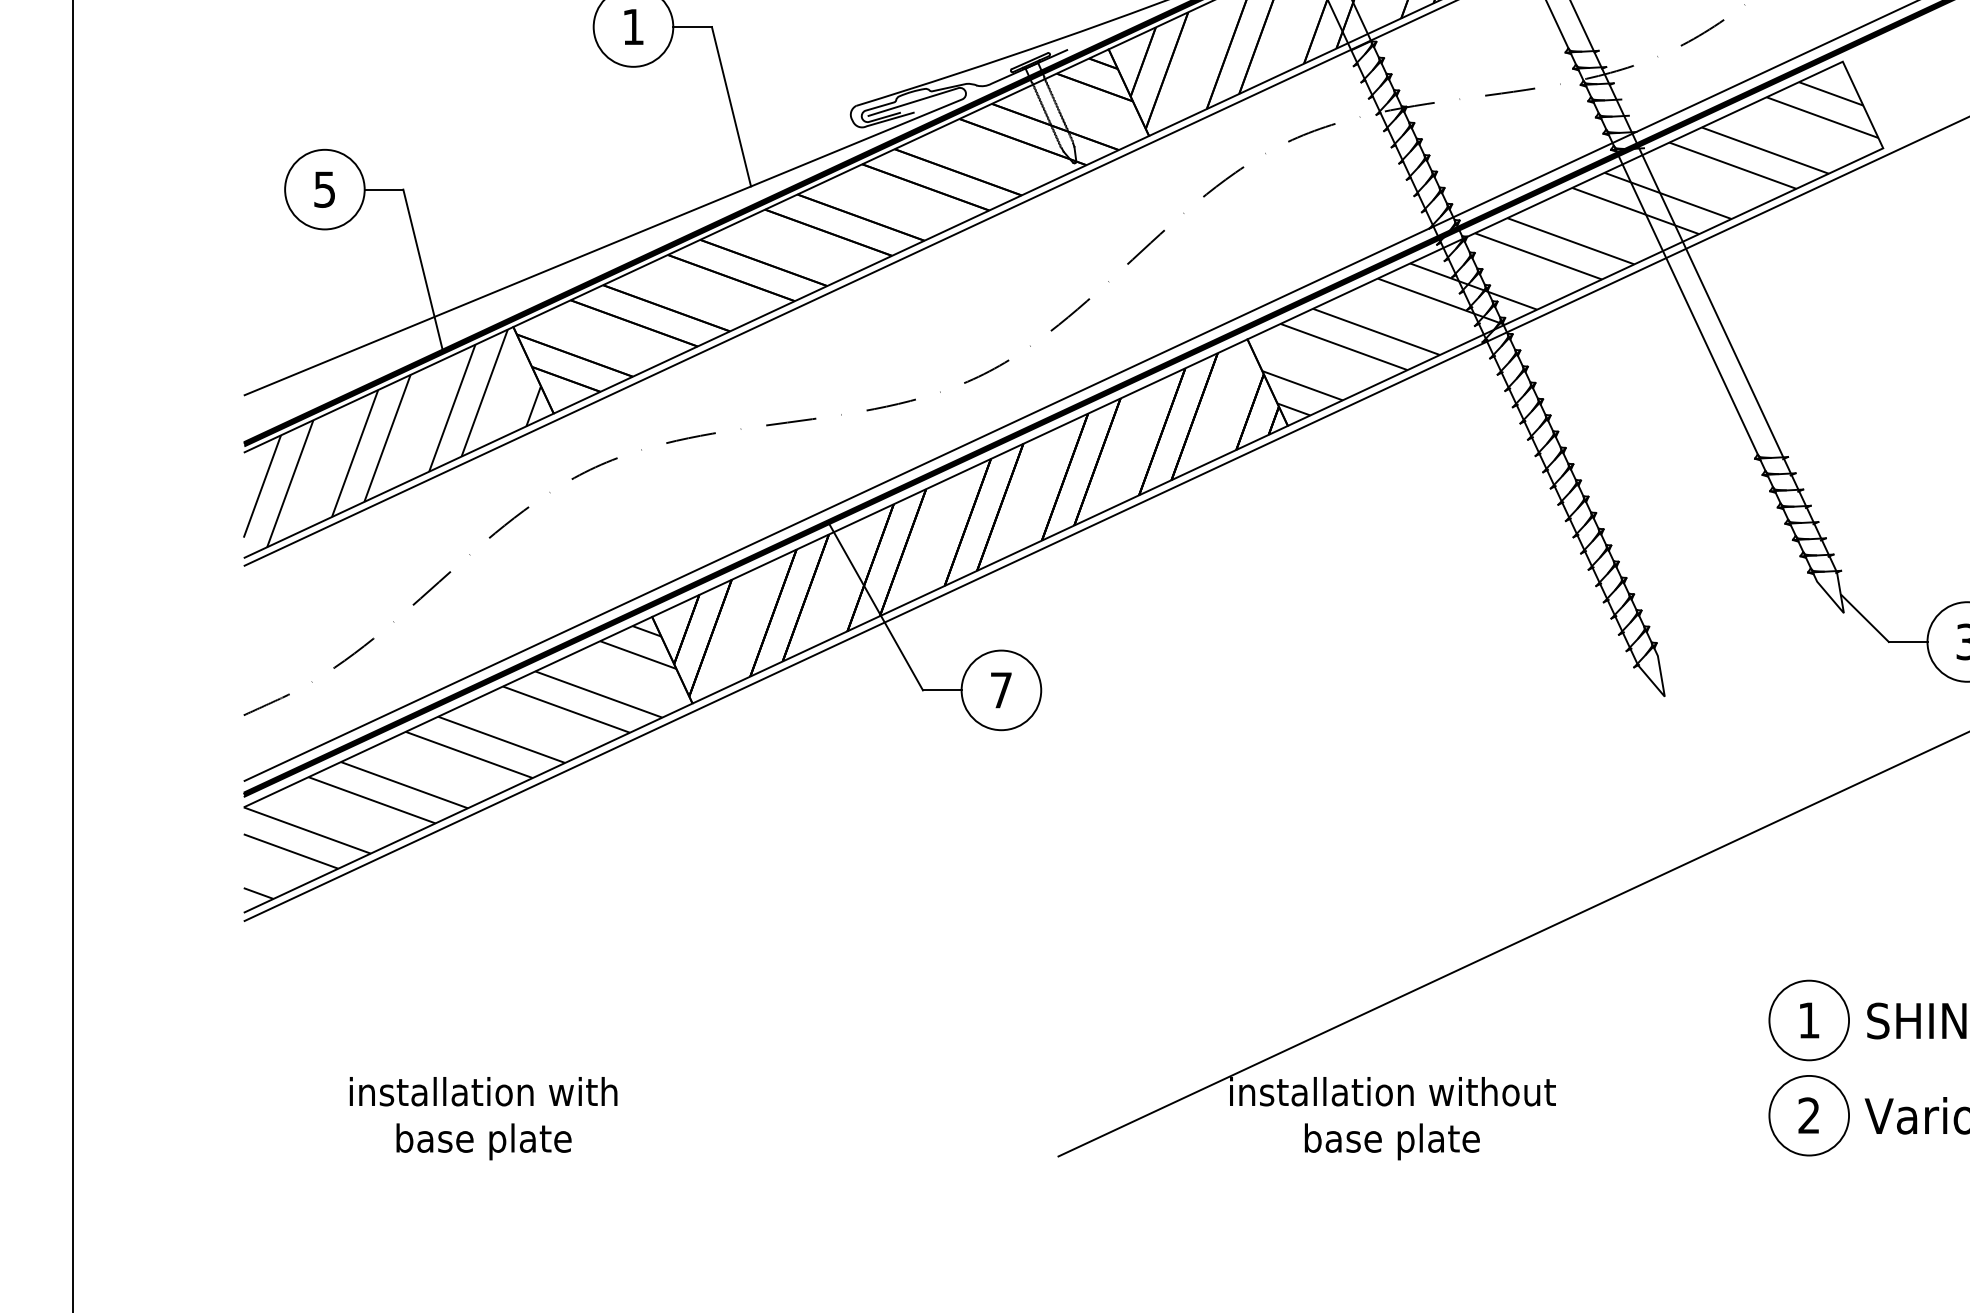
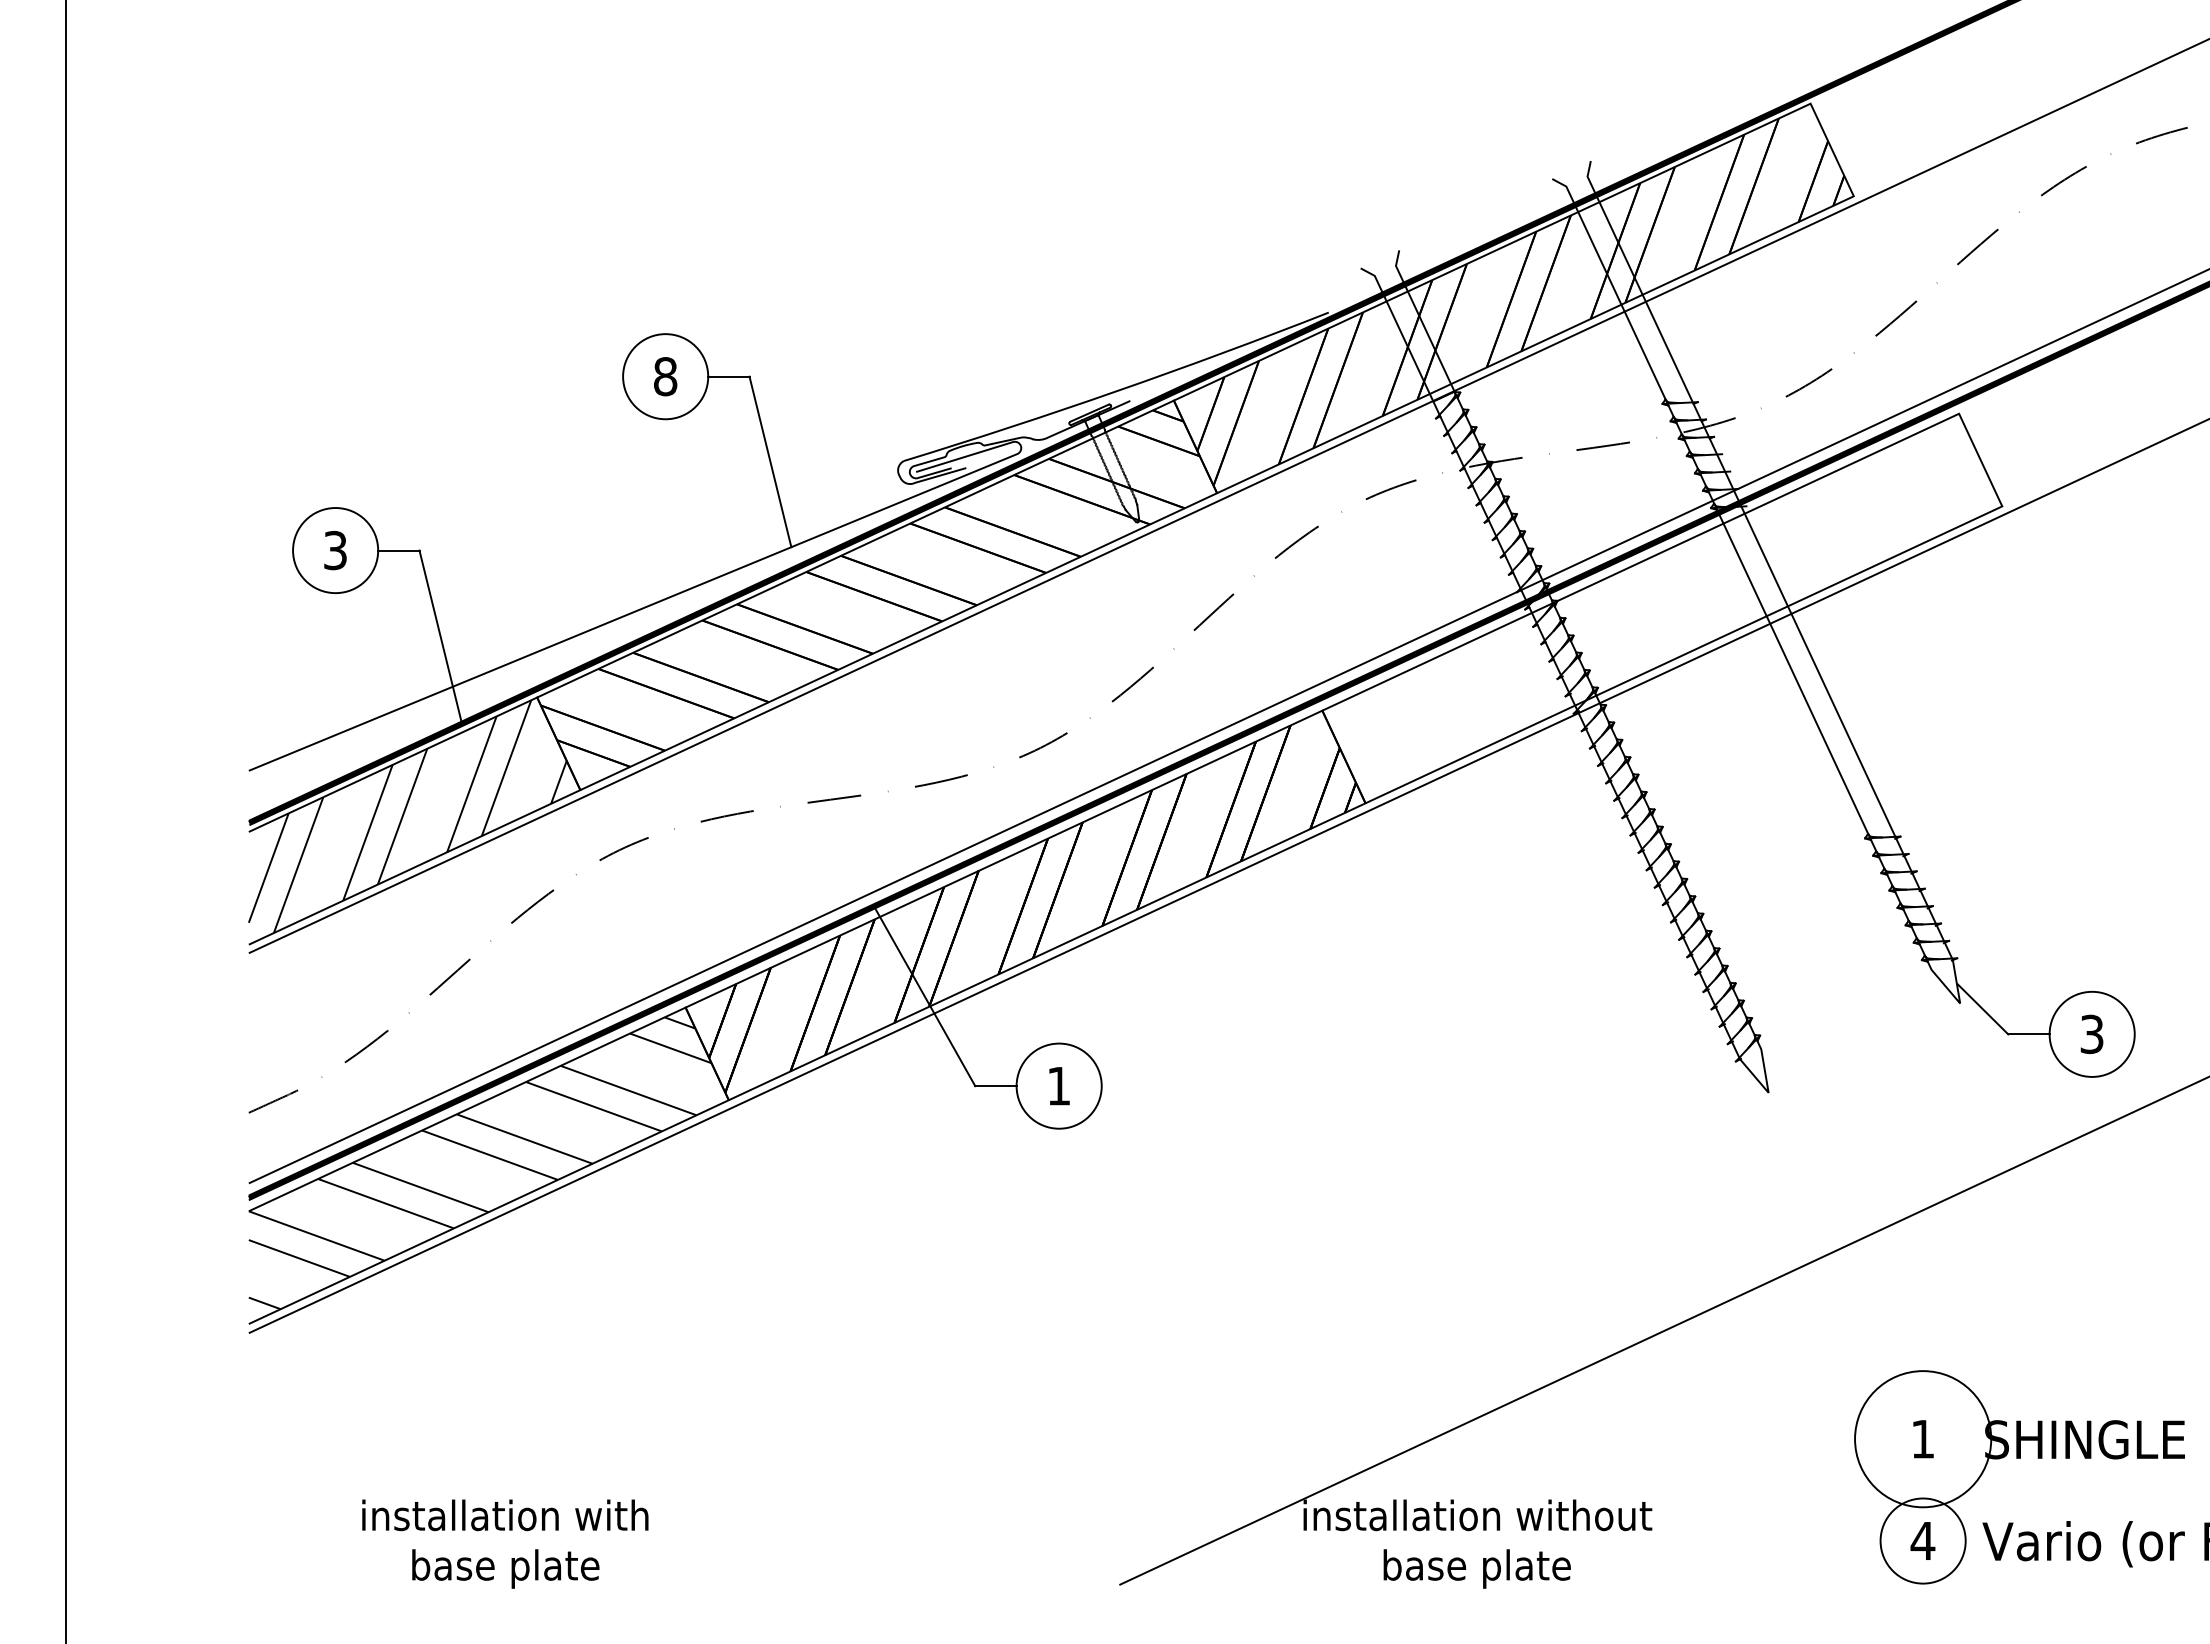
text: (633, 26) -> (665, 376), 1 -> 8
text: (324, 188) -> (335, 549), 5 -> 3
hatch: (1570, 248) -> (1667, 613), removed
text: (1001, 690) -> (1059, 1086), 7 -> 1
circle: (1808, 1019) -> (1922, 1438), size x1.6
text: (1808, 1115) -> (1922, 1540), 2 -> 4

